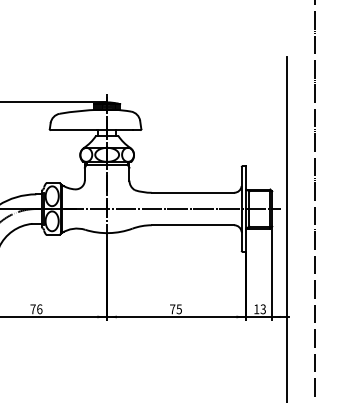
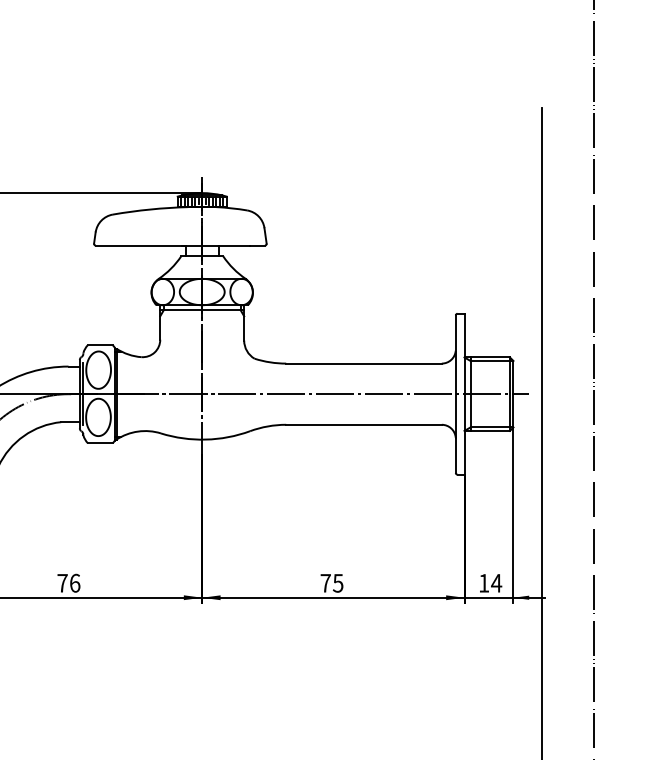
text: (263, 309) -> (496, 583), 13 -> 14

